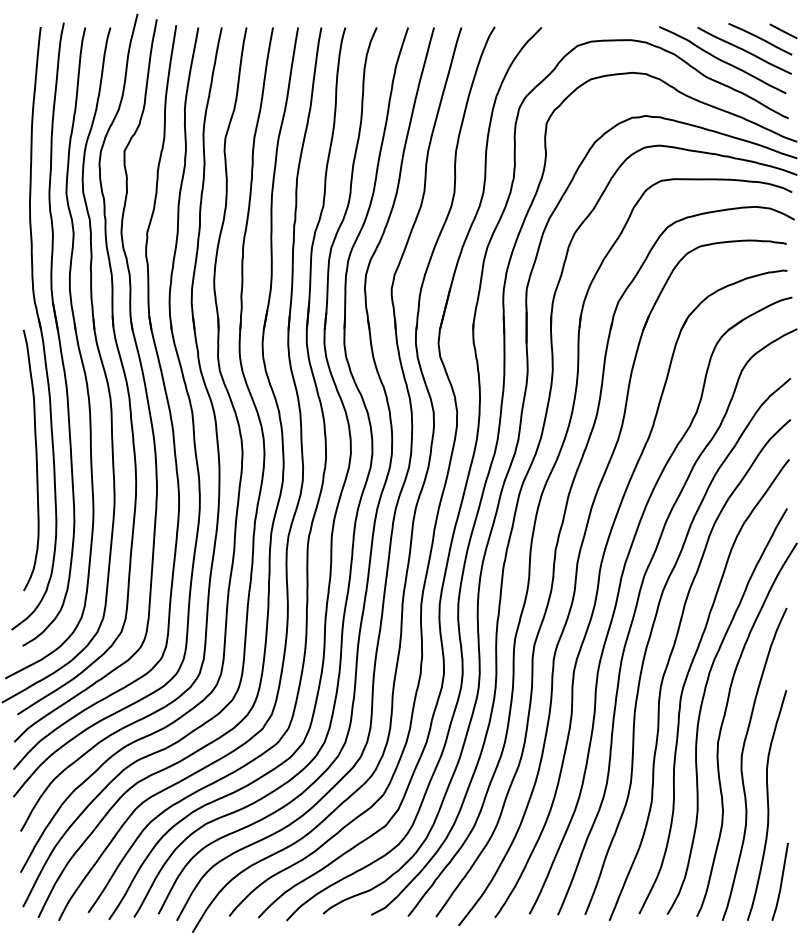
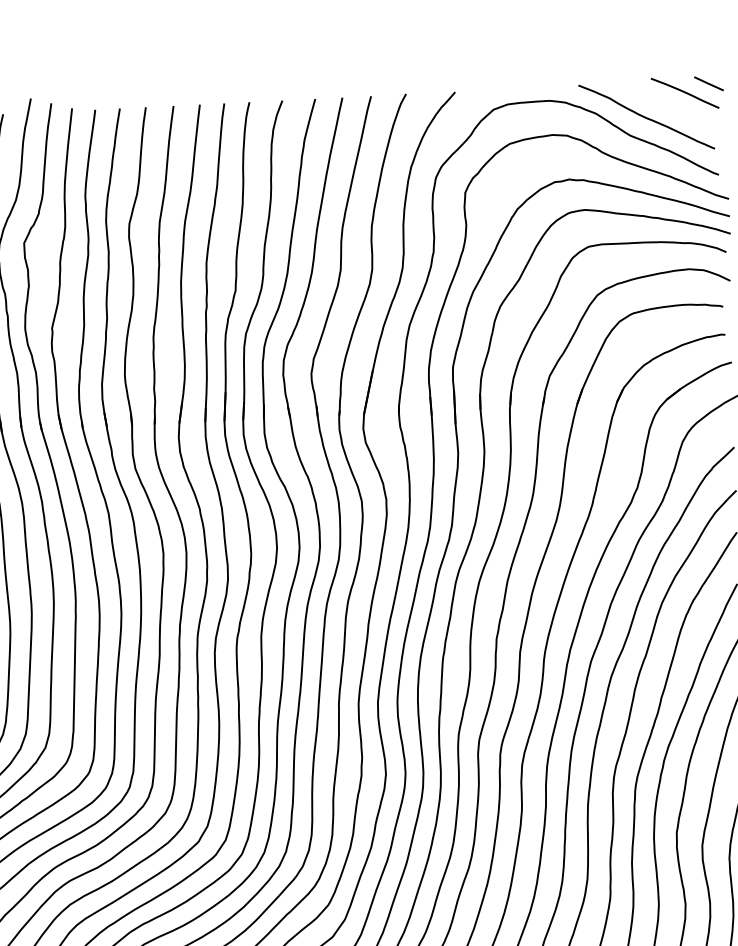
line: (744, 50) -> (669, 105), removed

